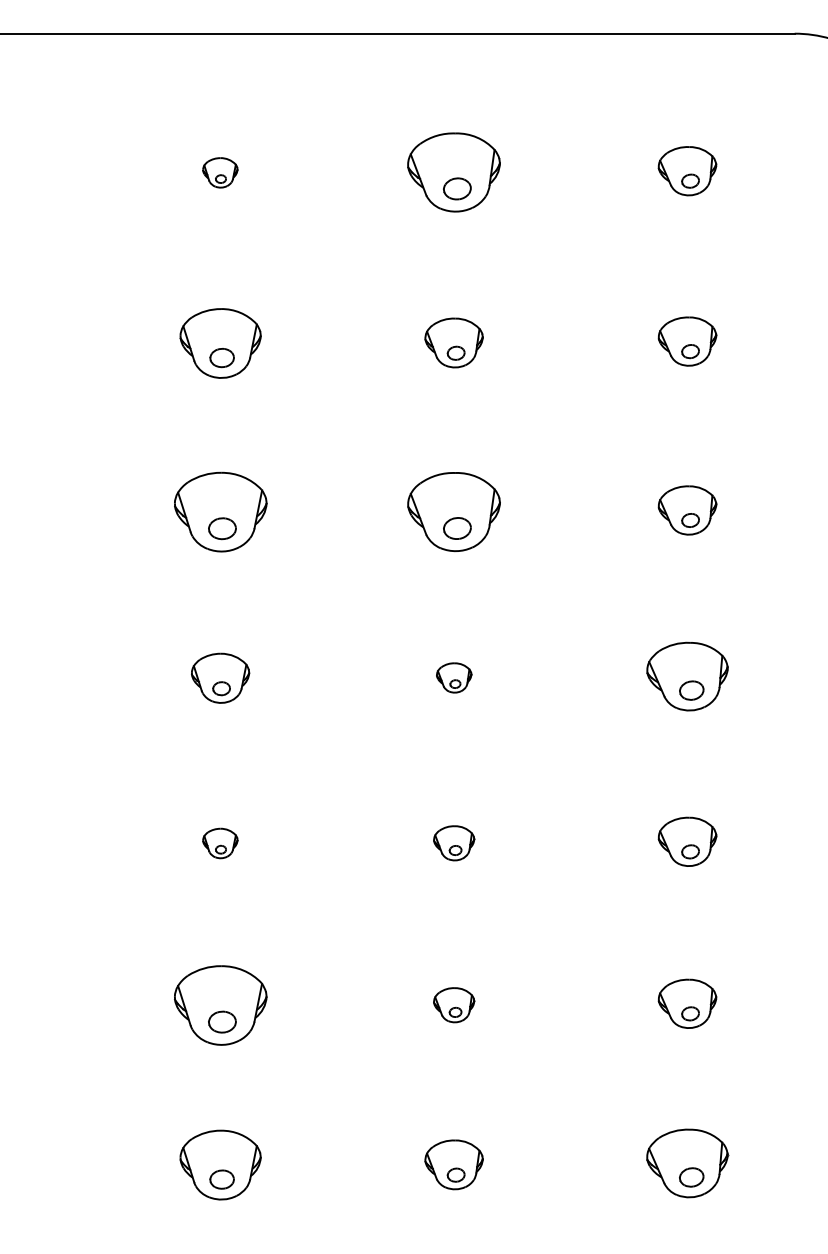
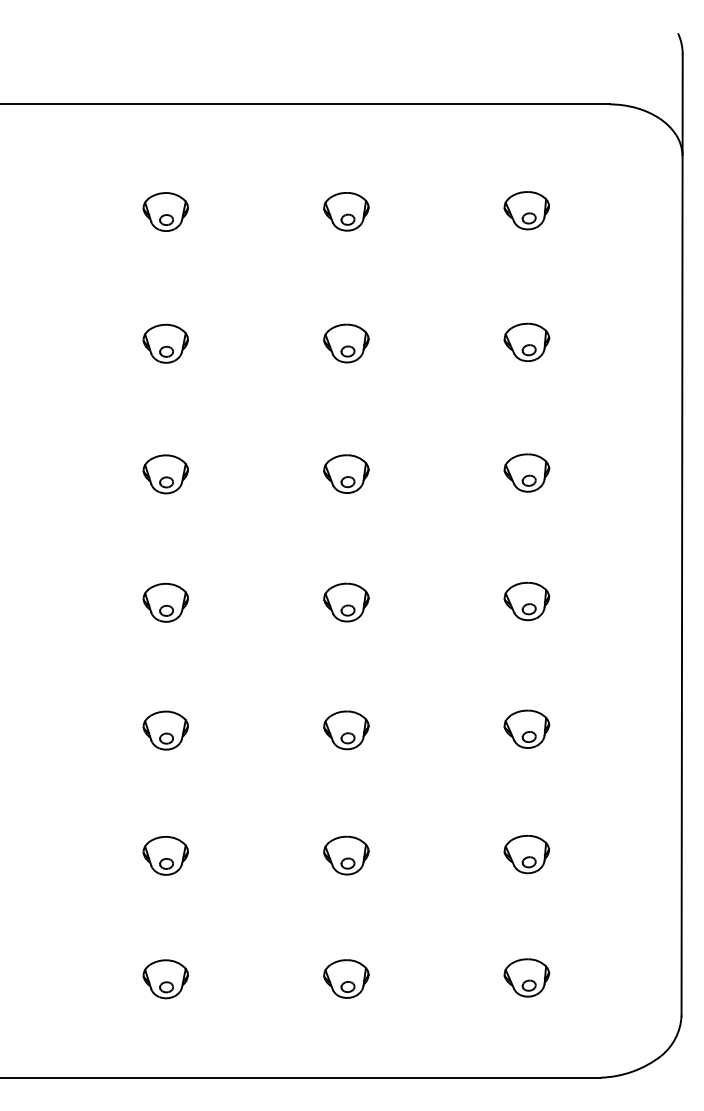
part: (220, 172) -> (165, 211), size x1.67
part: (454, 172) -> (346, 211), size x0.62
part: (220, 342) -> (165, 343), size x0.71
part: (454, 511) -> (346, 473), size x0.62
part: (220, 512) -> (165, 474), size x0.62
part: (687, 676) -> (526, 601), size x0.71
part: (454, 677) -> (346, 602), size x1.67
part: (220, 843) -> (165, 730), size x1.67
part: (454, 843) -> (346, 730), size x1.43
part: (220, 1005) -> (165, 855), size x0.62
part: (454, 1005) -> (346, 855), size x1.43
part: (687, 1162) -> (526, 977), size x0.71
part: (220, 1165) -> (165, 979), size x0.71

